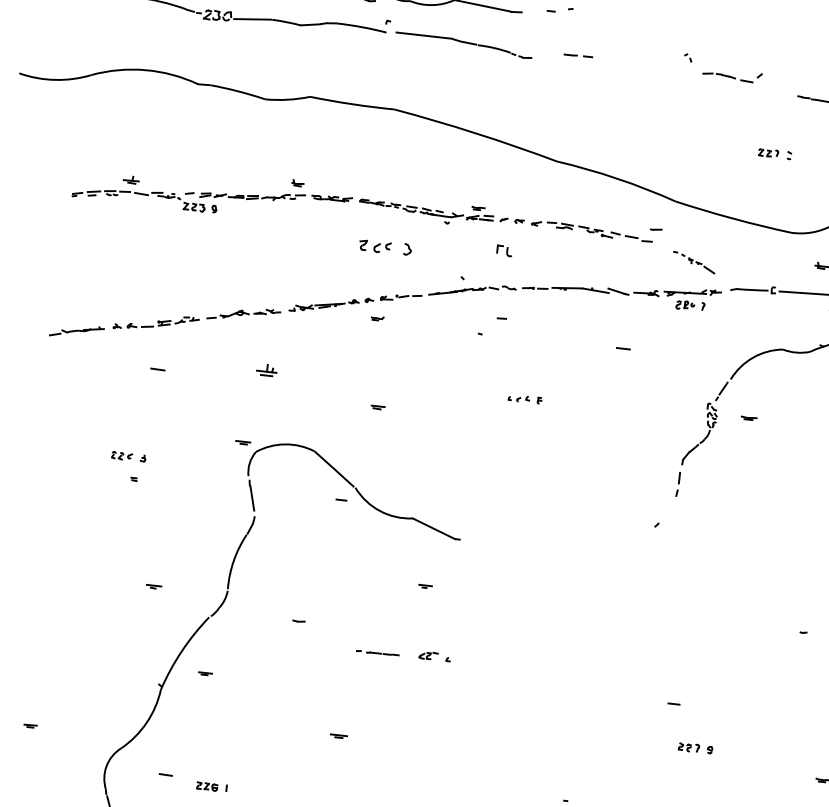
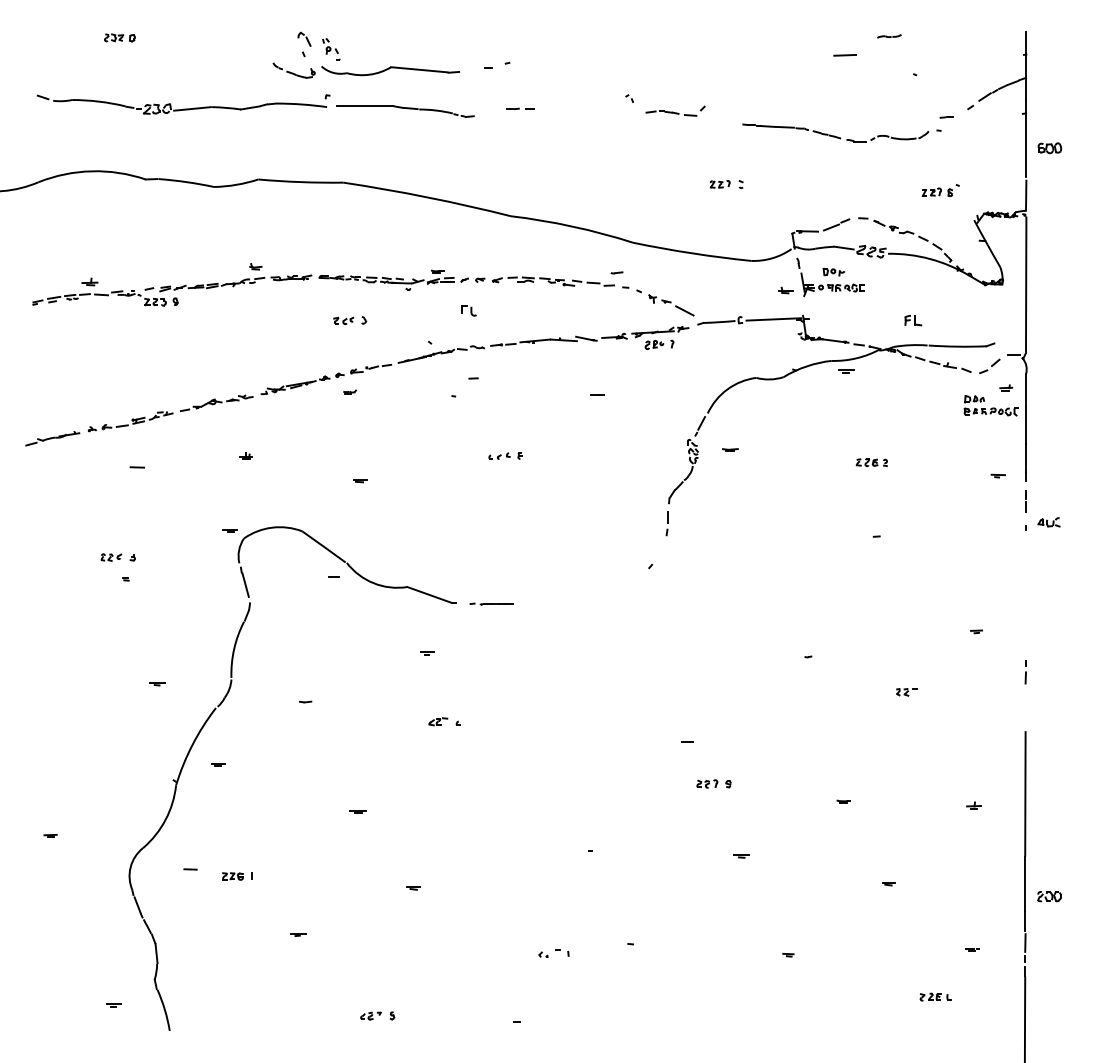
part: (386, 247) -> (350, 320), size x0.62
part: (694, 262) -> (658, 301), size x1.67
part: (266, 369) -> (245, 455), size x0.62
part: (377, 652) -> (491, 603), moved

